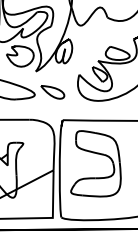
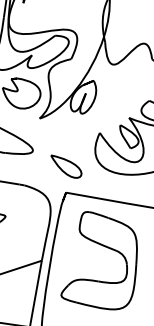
part: (52, 92) -> (65, 167), moved

